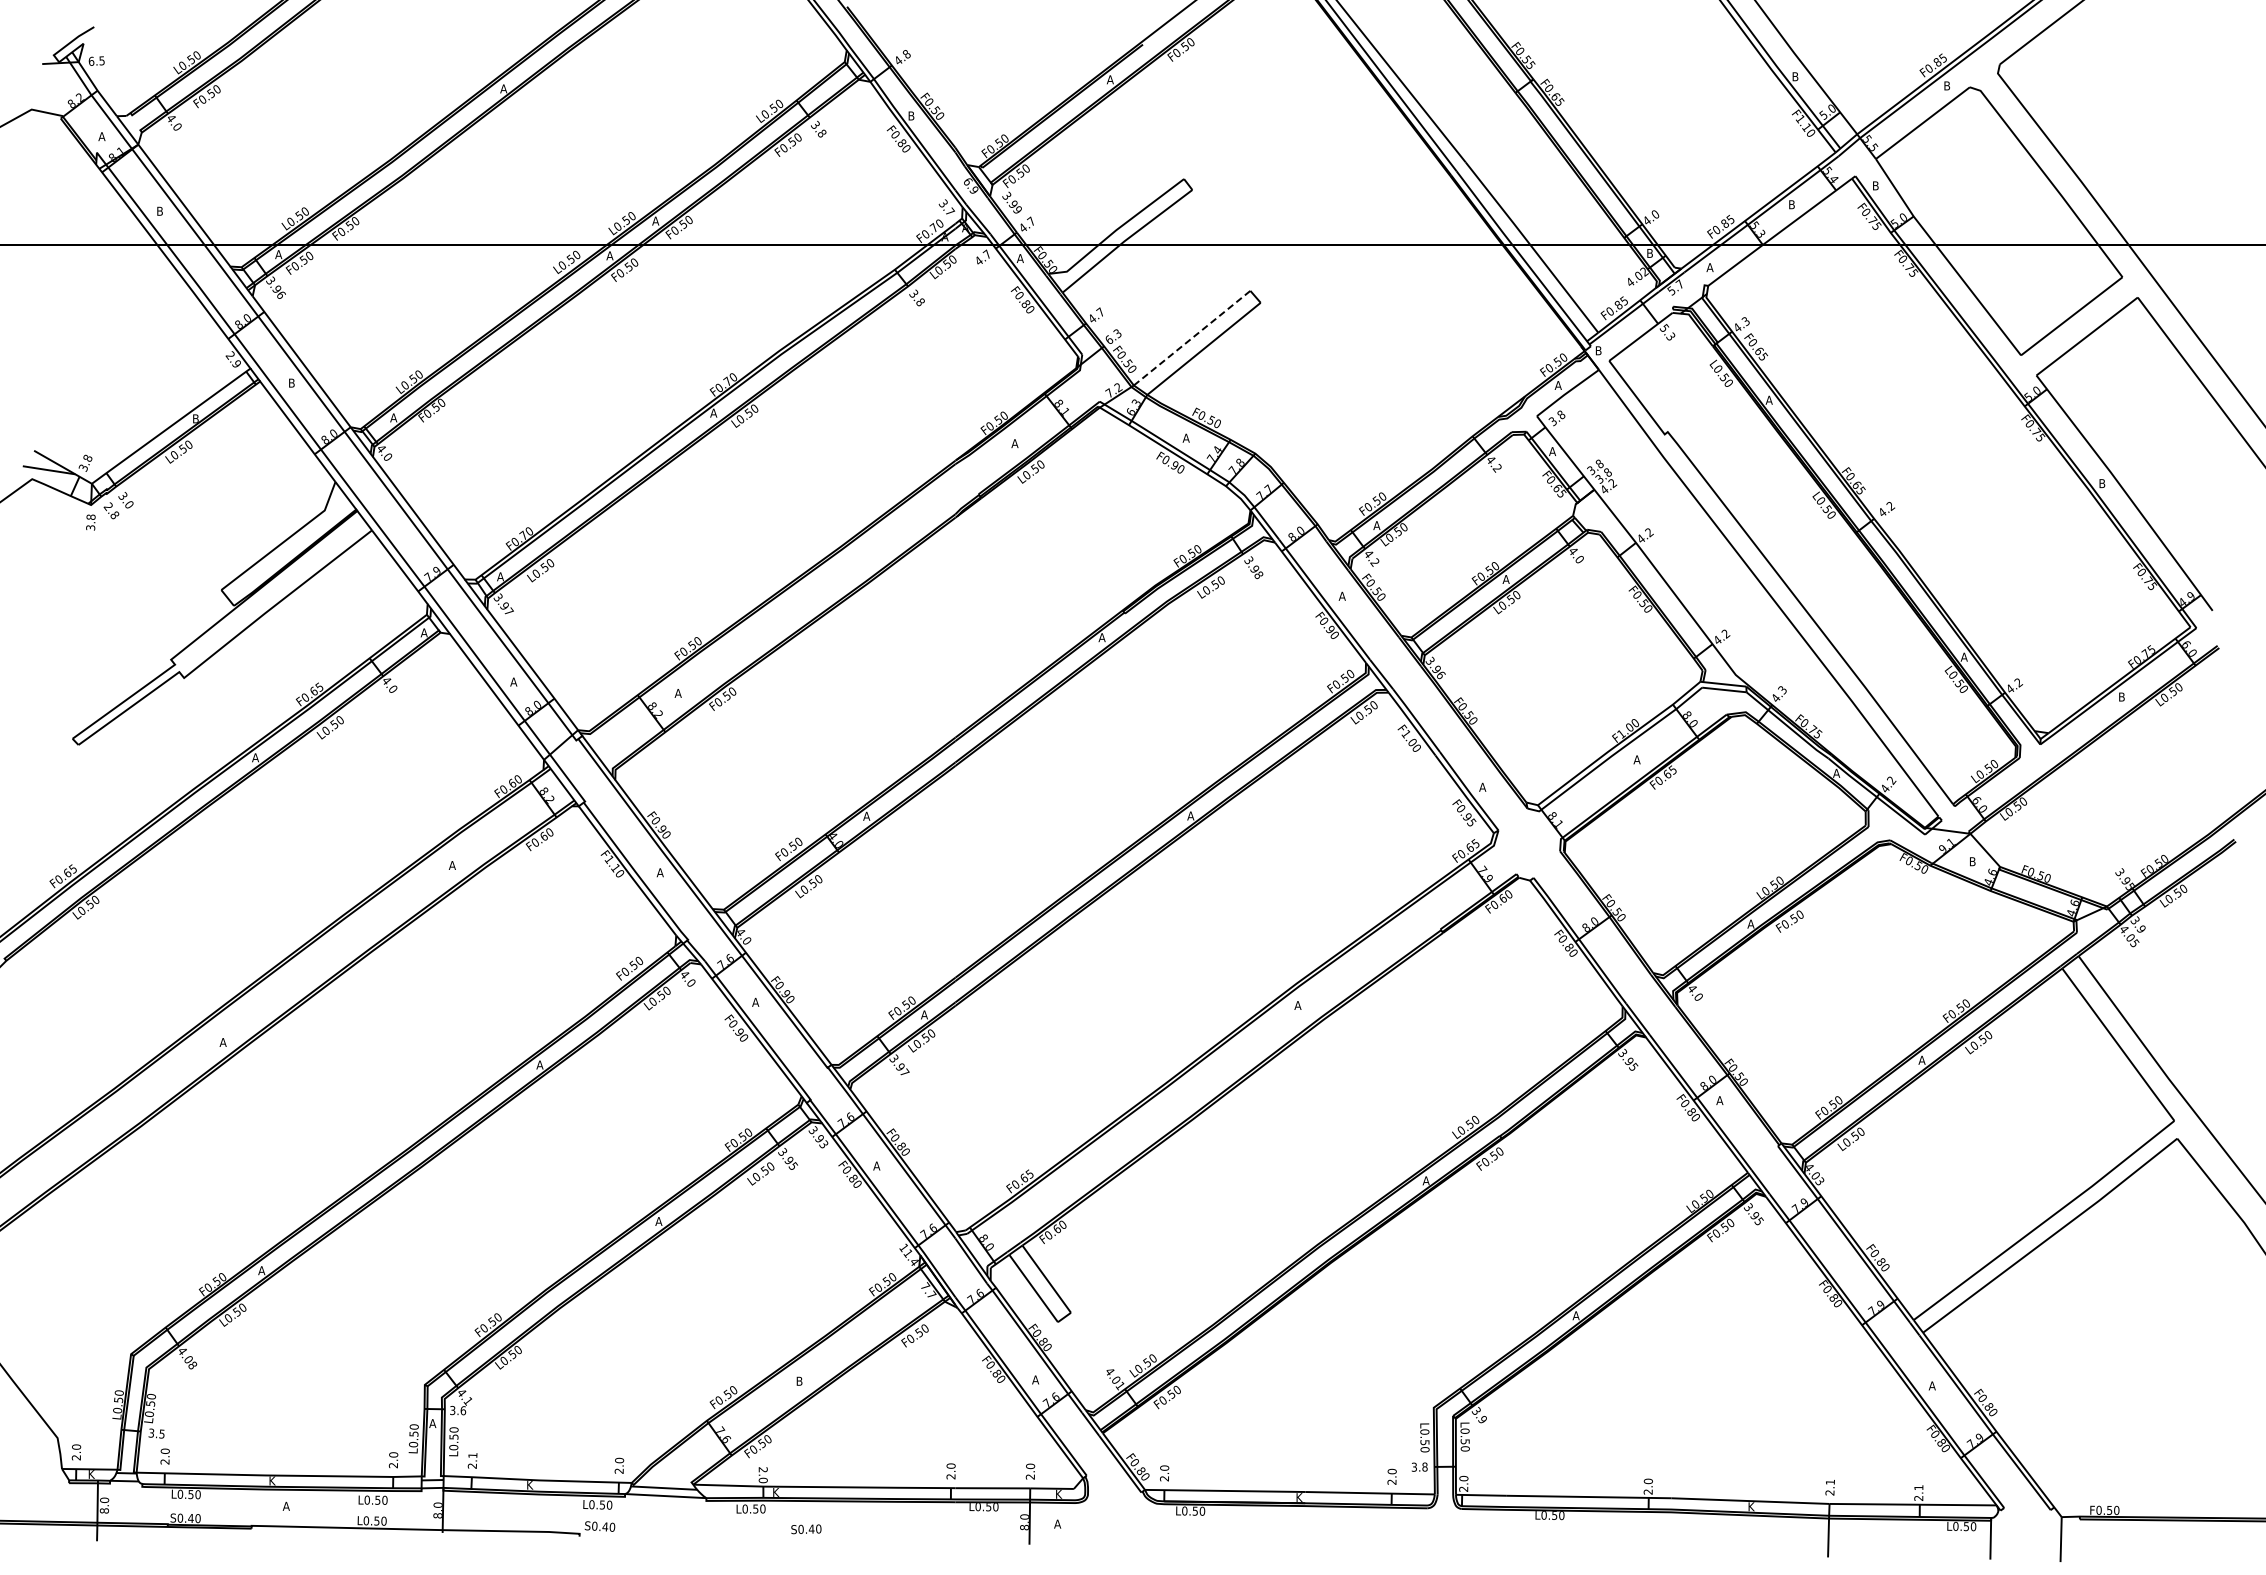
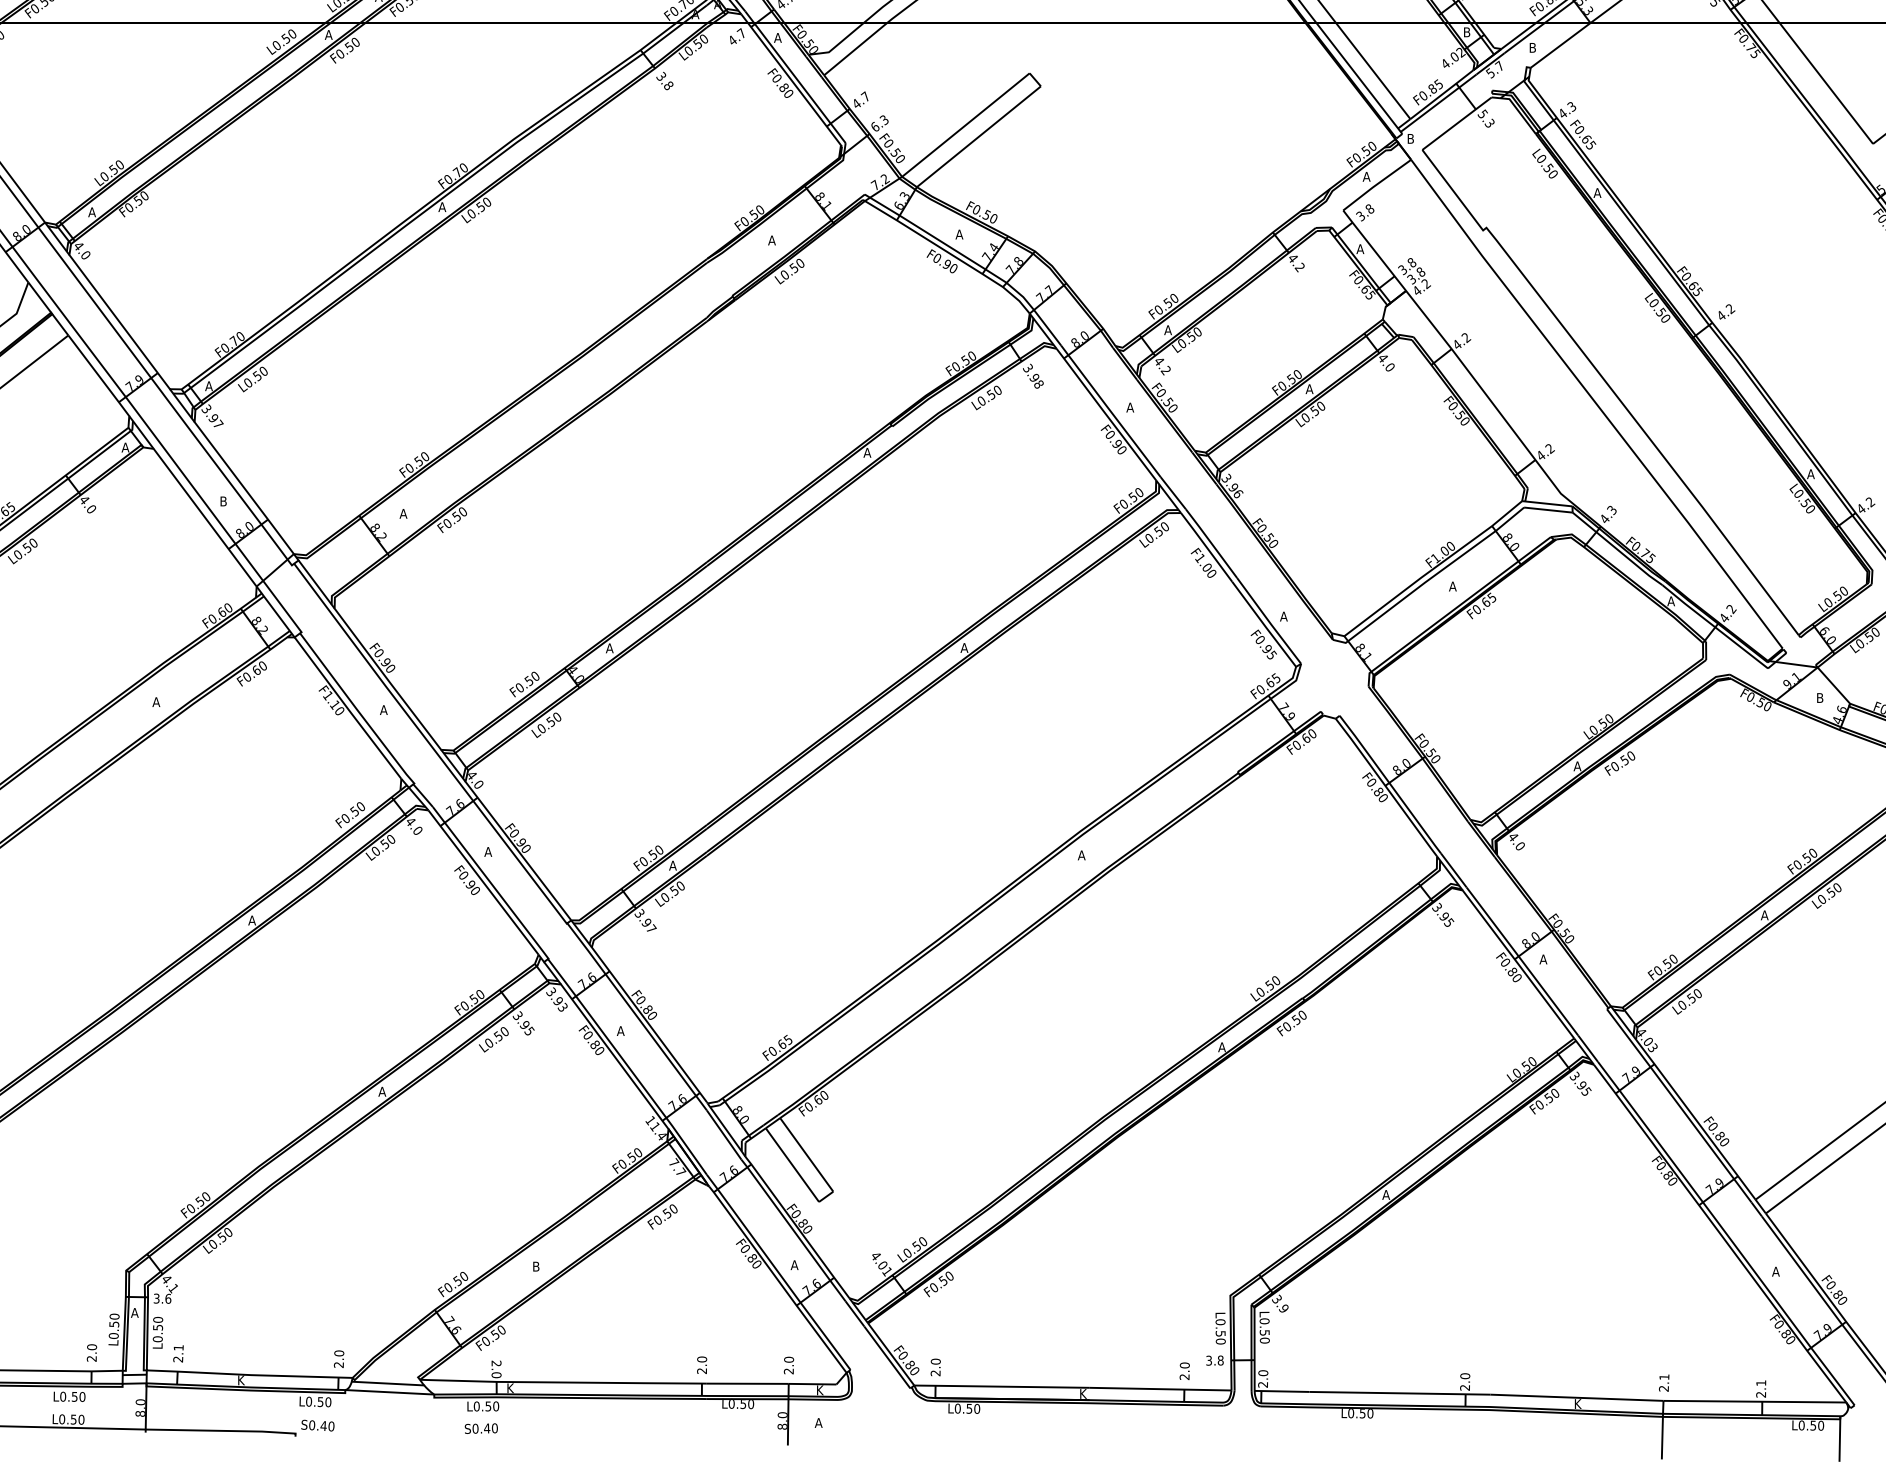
text: (1709, 267) -> (1532, 47), A -> B
line: (1192, 337) -> (966, 124), dashed -> solid
text: (513, 681) -> (223, 500), A -> B
text: (806, 1529) -> (481, 1428), moved

